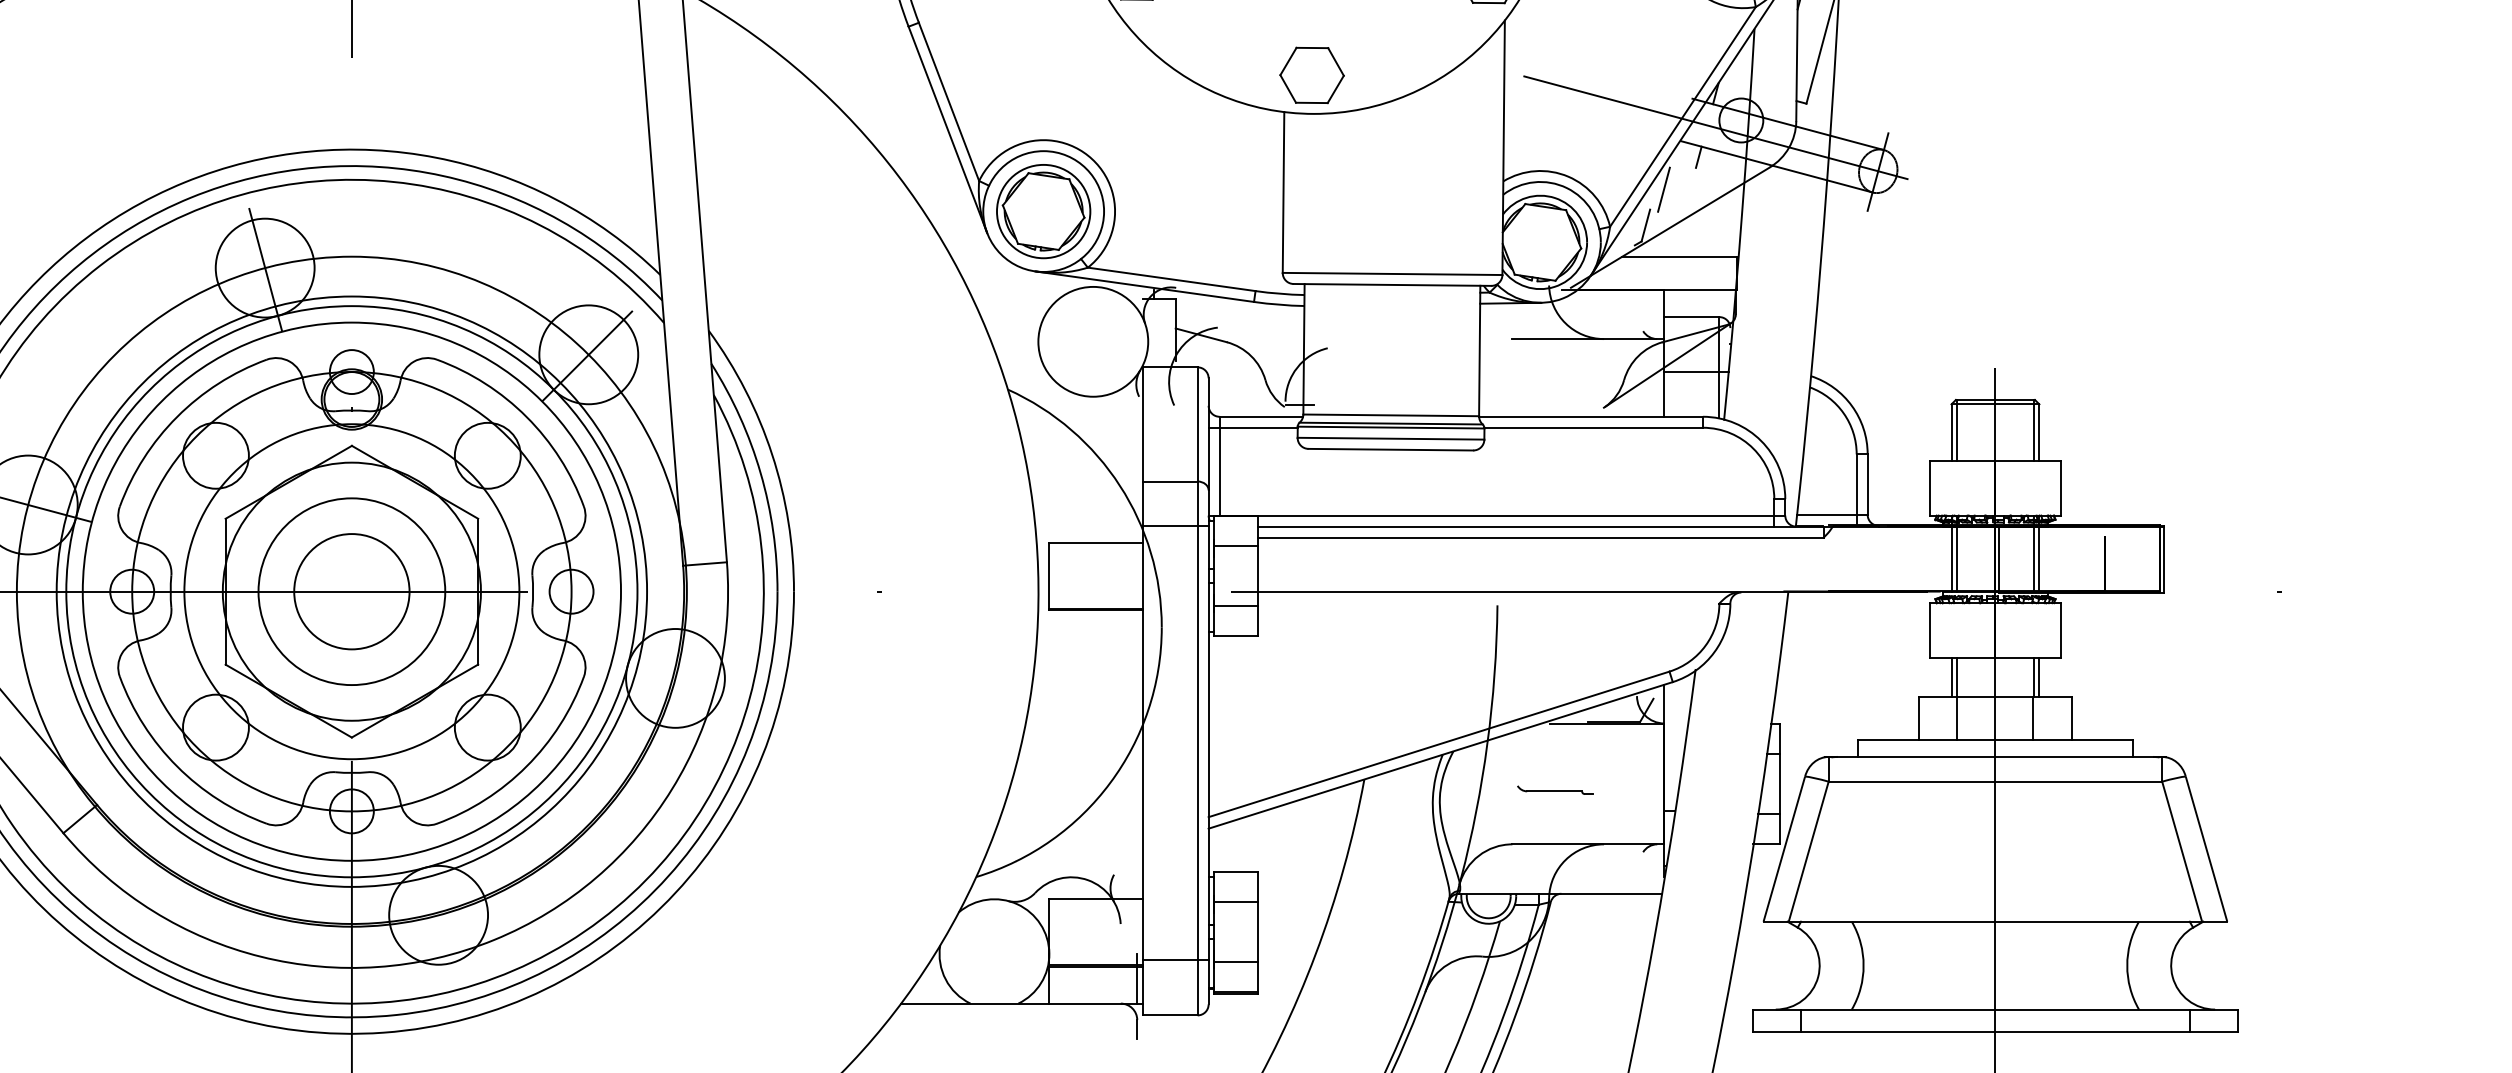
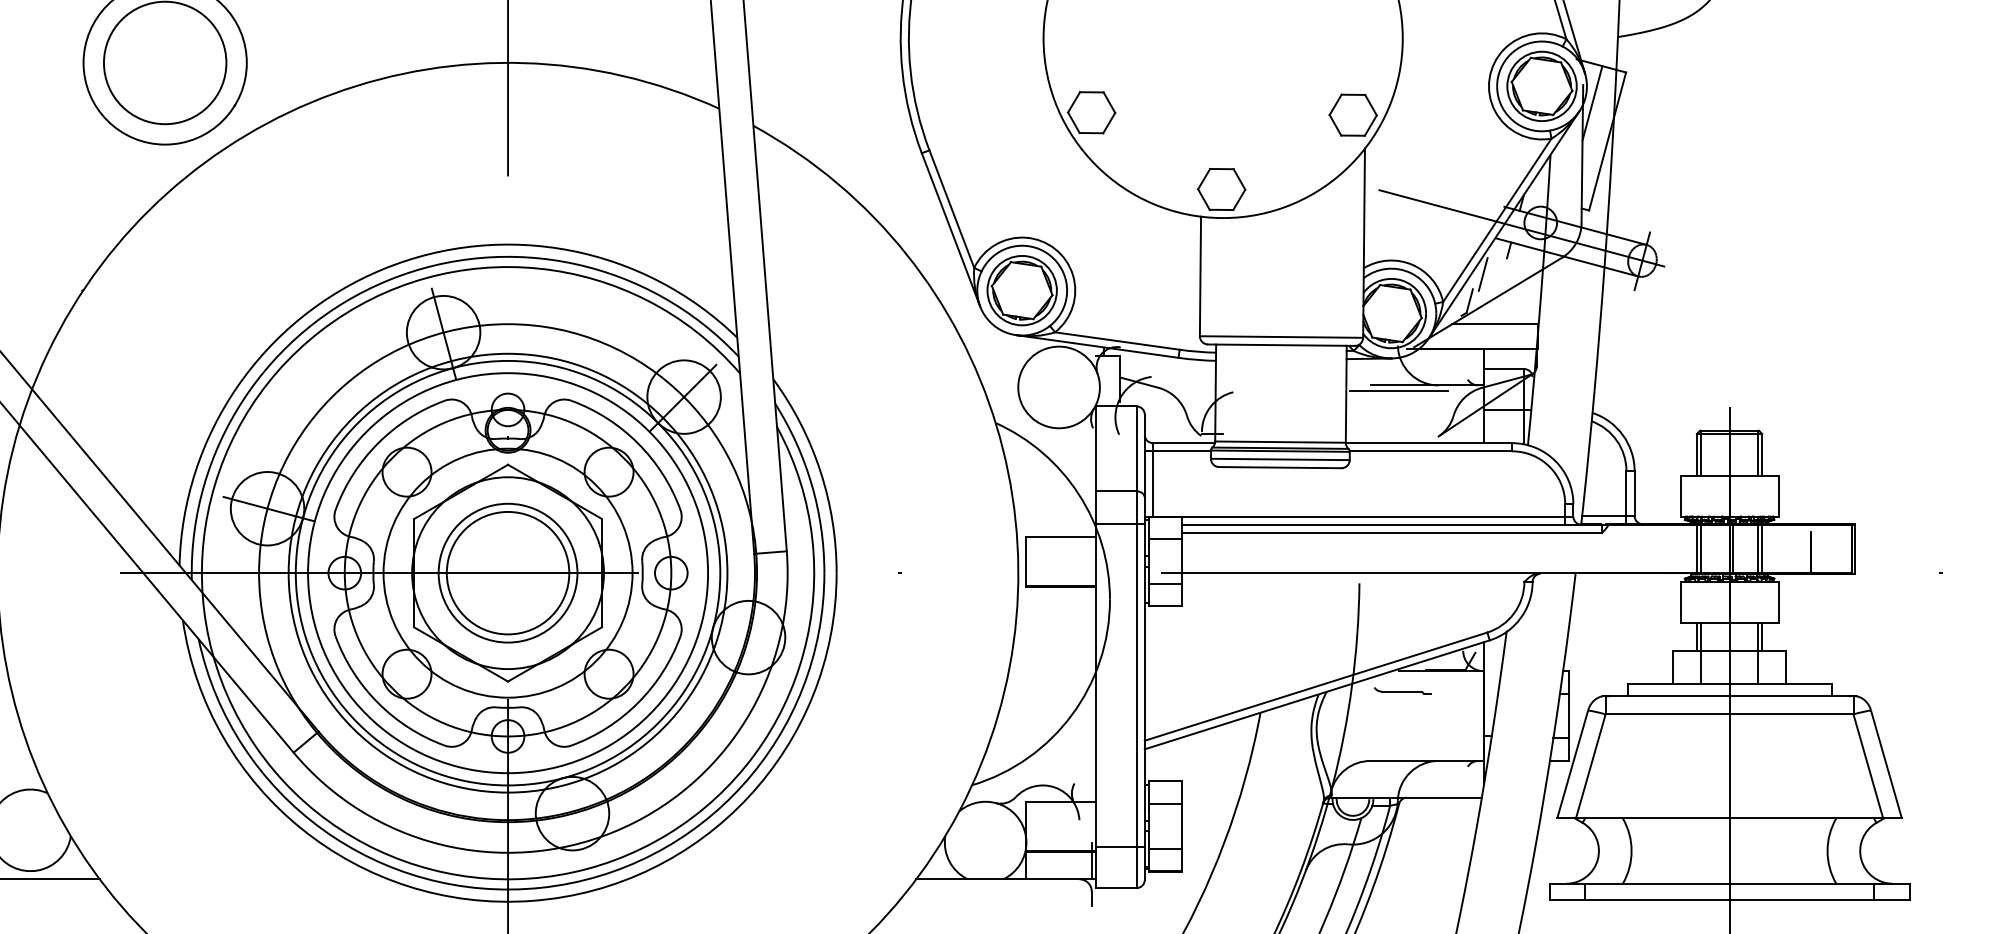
line: (1549, 345) -> (1398, 390), added
circle: (351, 590) -> (507, 572), size x1.43
part: (1555, 789) -> (1402, 690), moved

